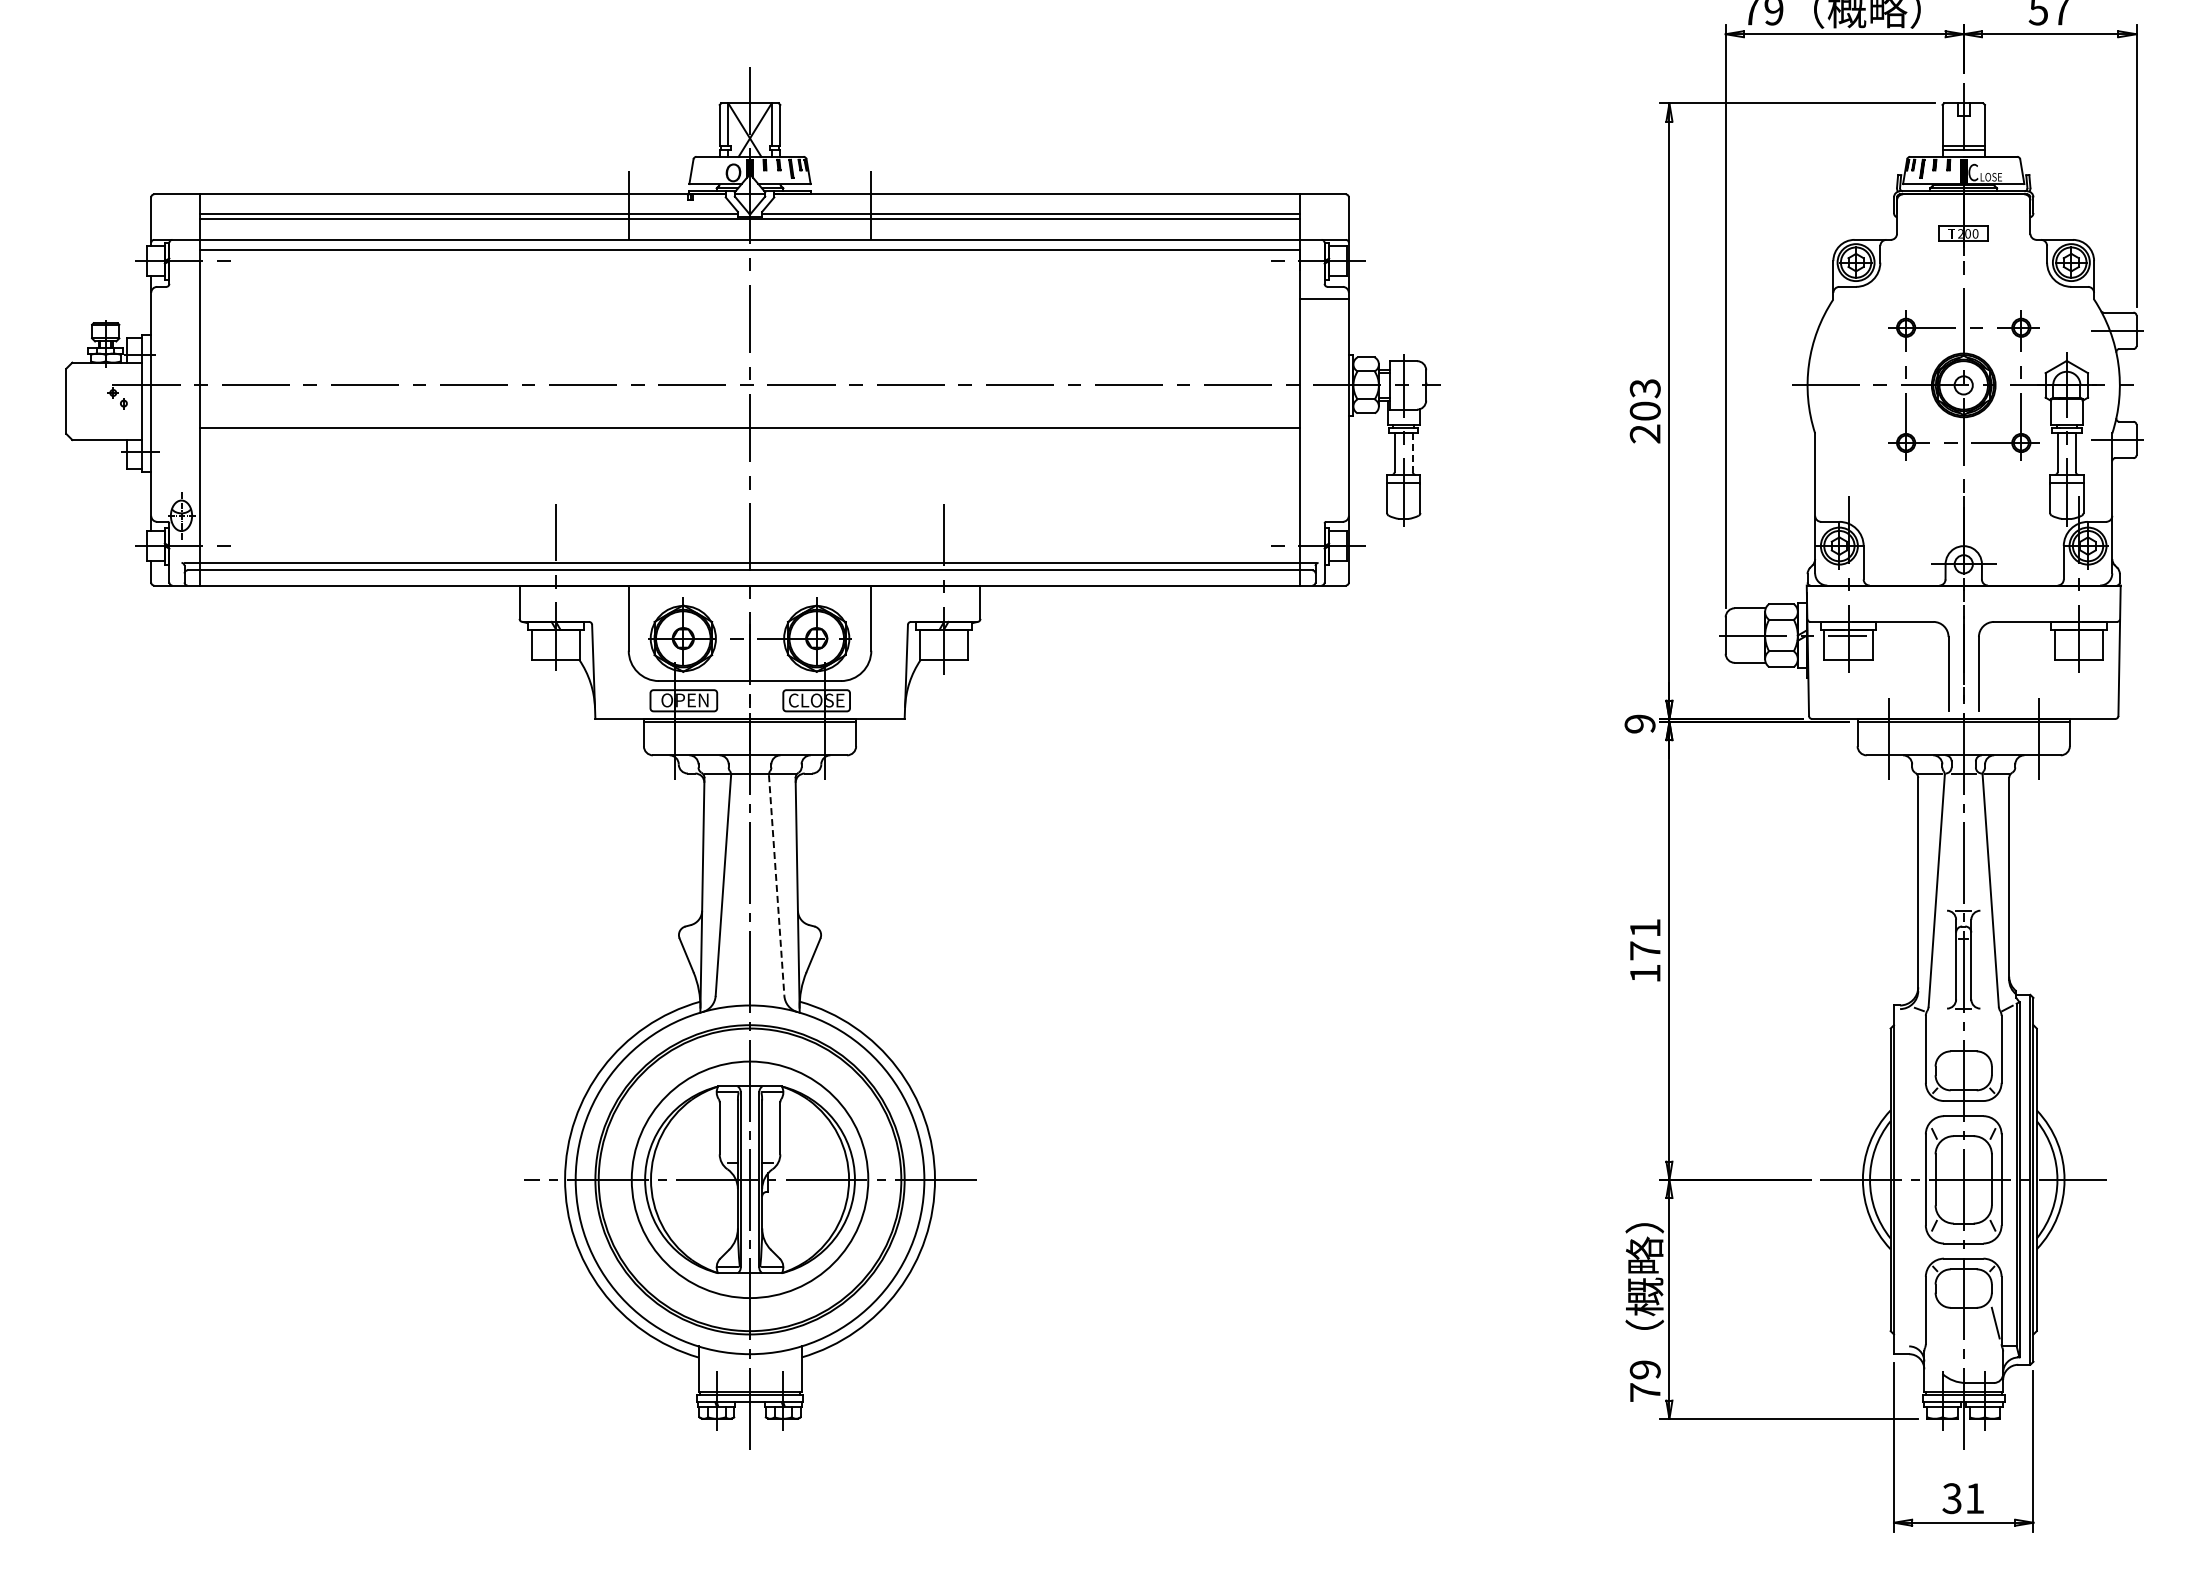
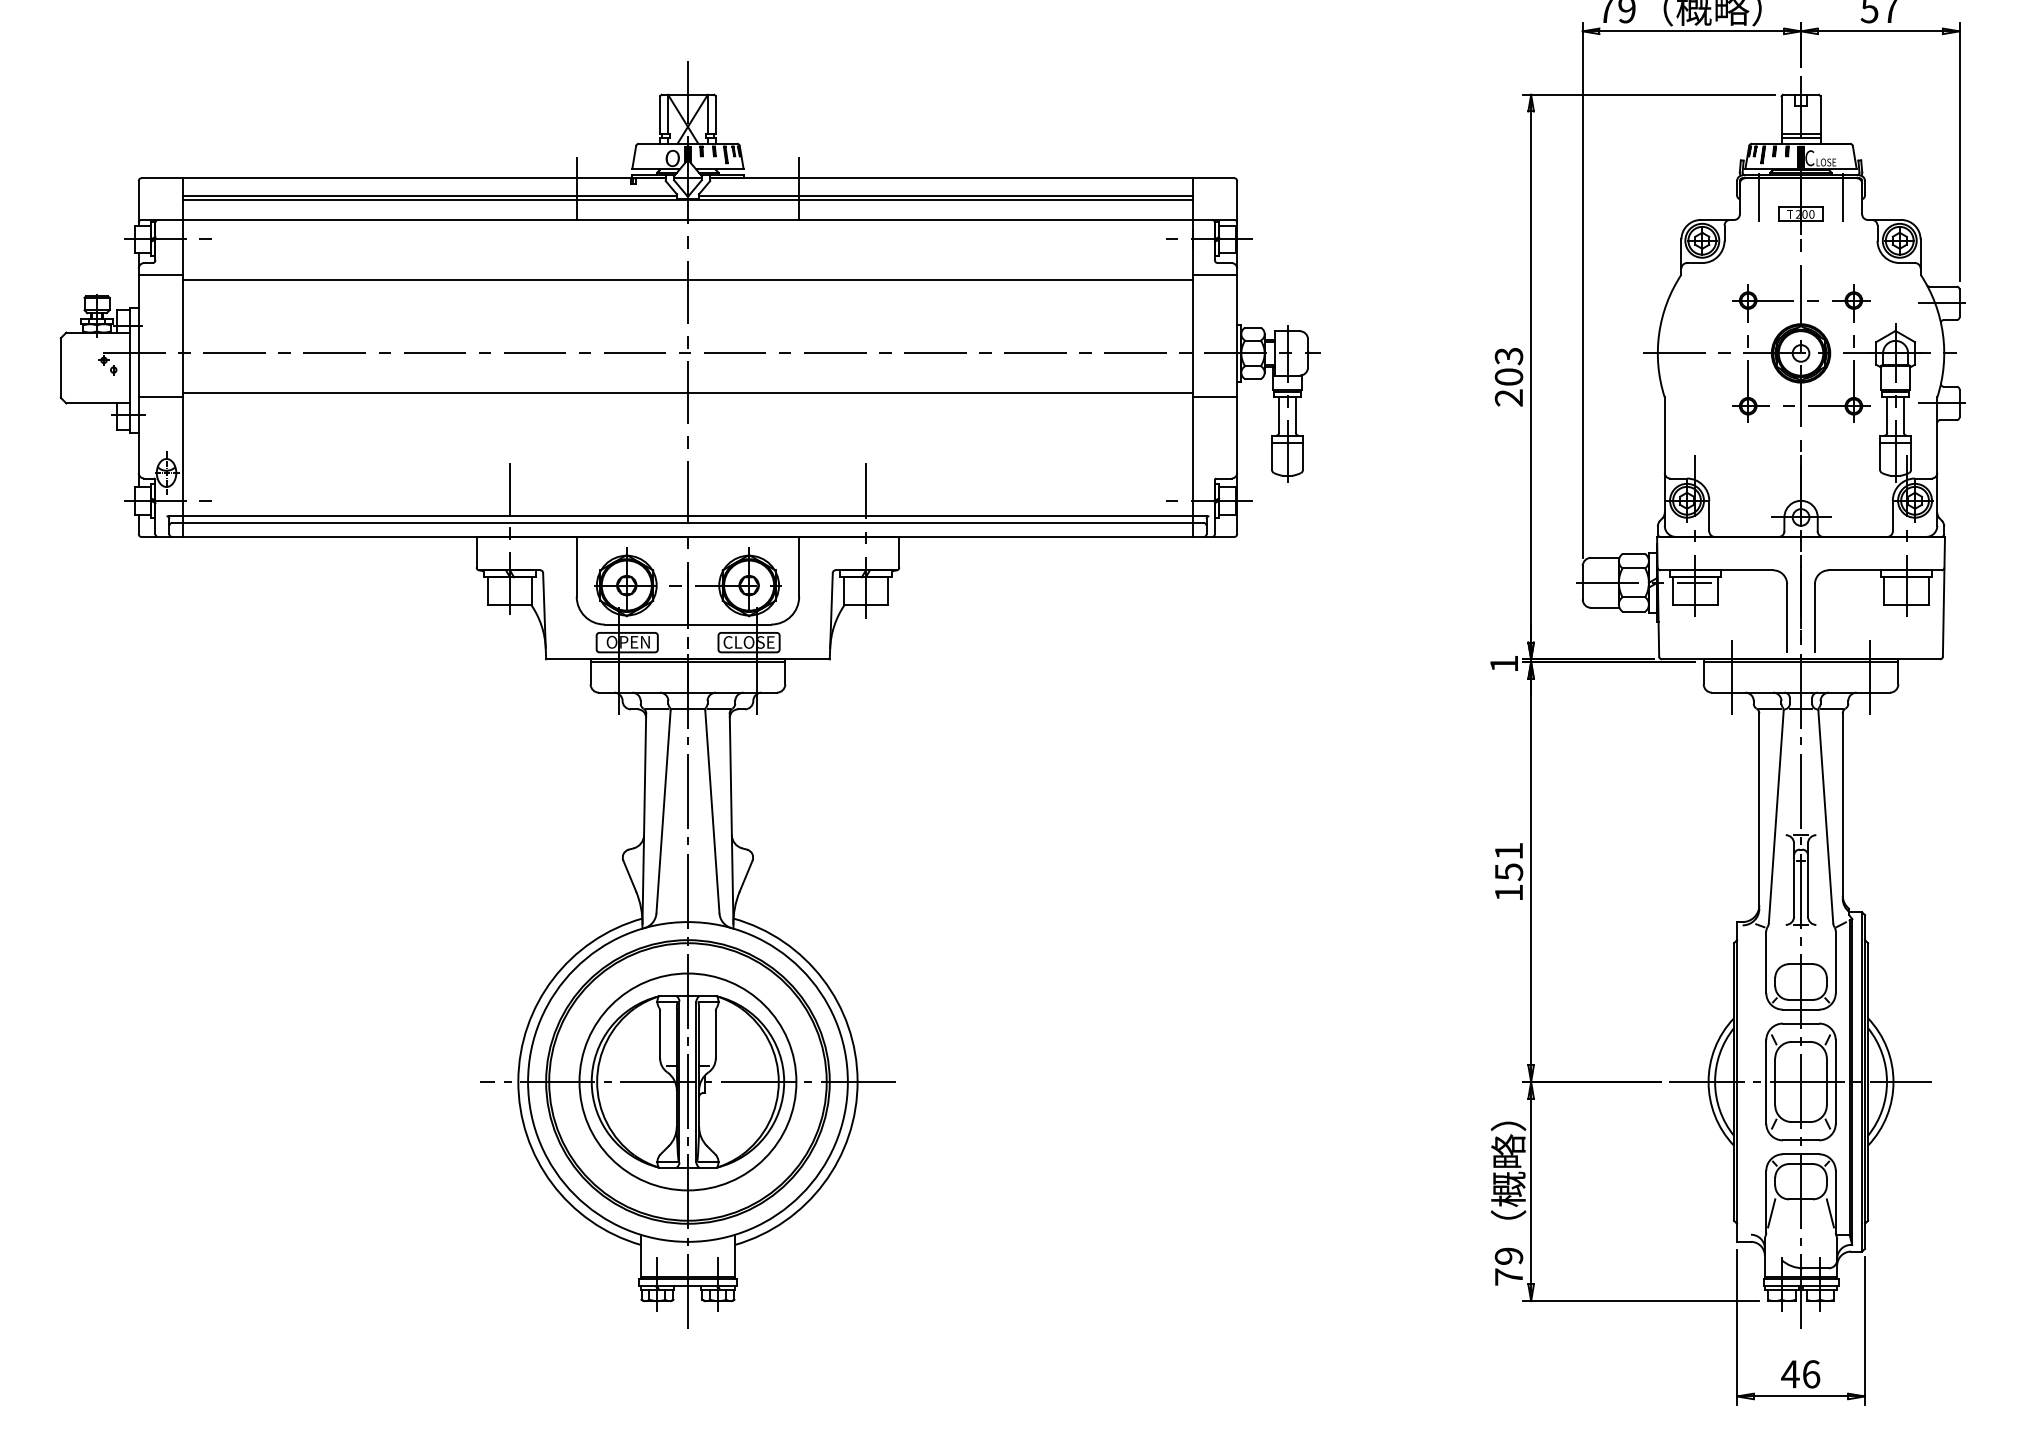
line: (1918, 215) -> (1759, 197), added
line: (2009, 215) -> (1843, 197), added
line: (749, 250) -> (687, 280), moved
line: (175, 299) -> (161, 274), added
line: (175, 433) -> (161, 397), added
line: (1324, 433) -> (1214, 397), added
line: (1412, 452) -> (1295, 414), dashed -> solid
text: (1639, 723) -> (1503, 663), 9 -> 1
line: (776, 885) -> (712, 812), dashed -> solid
text: (1645, 950) -> (1509, 871), 171 -> 151
line: (1931, 1322) -> (1771, 1212), added
text: (1962, 1498) -> (1799, 1374), 31 -> 46

